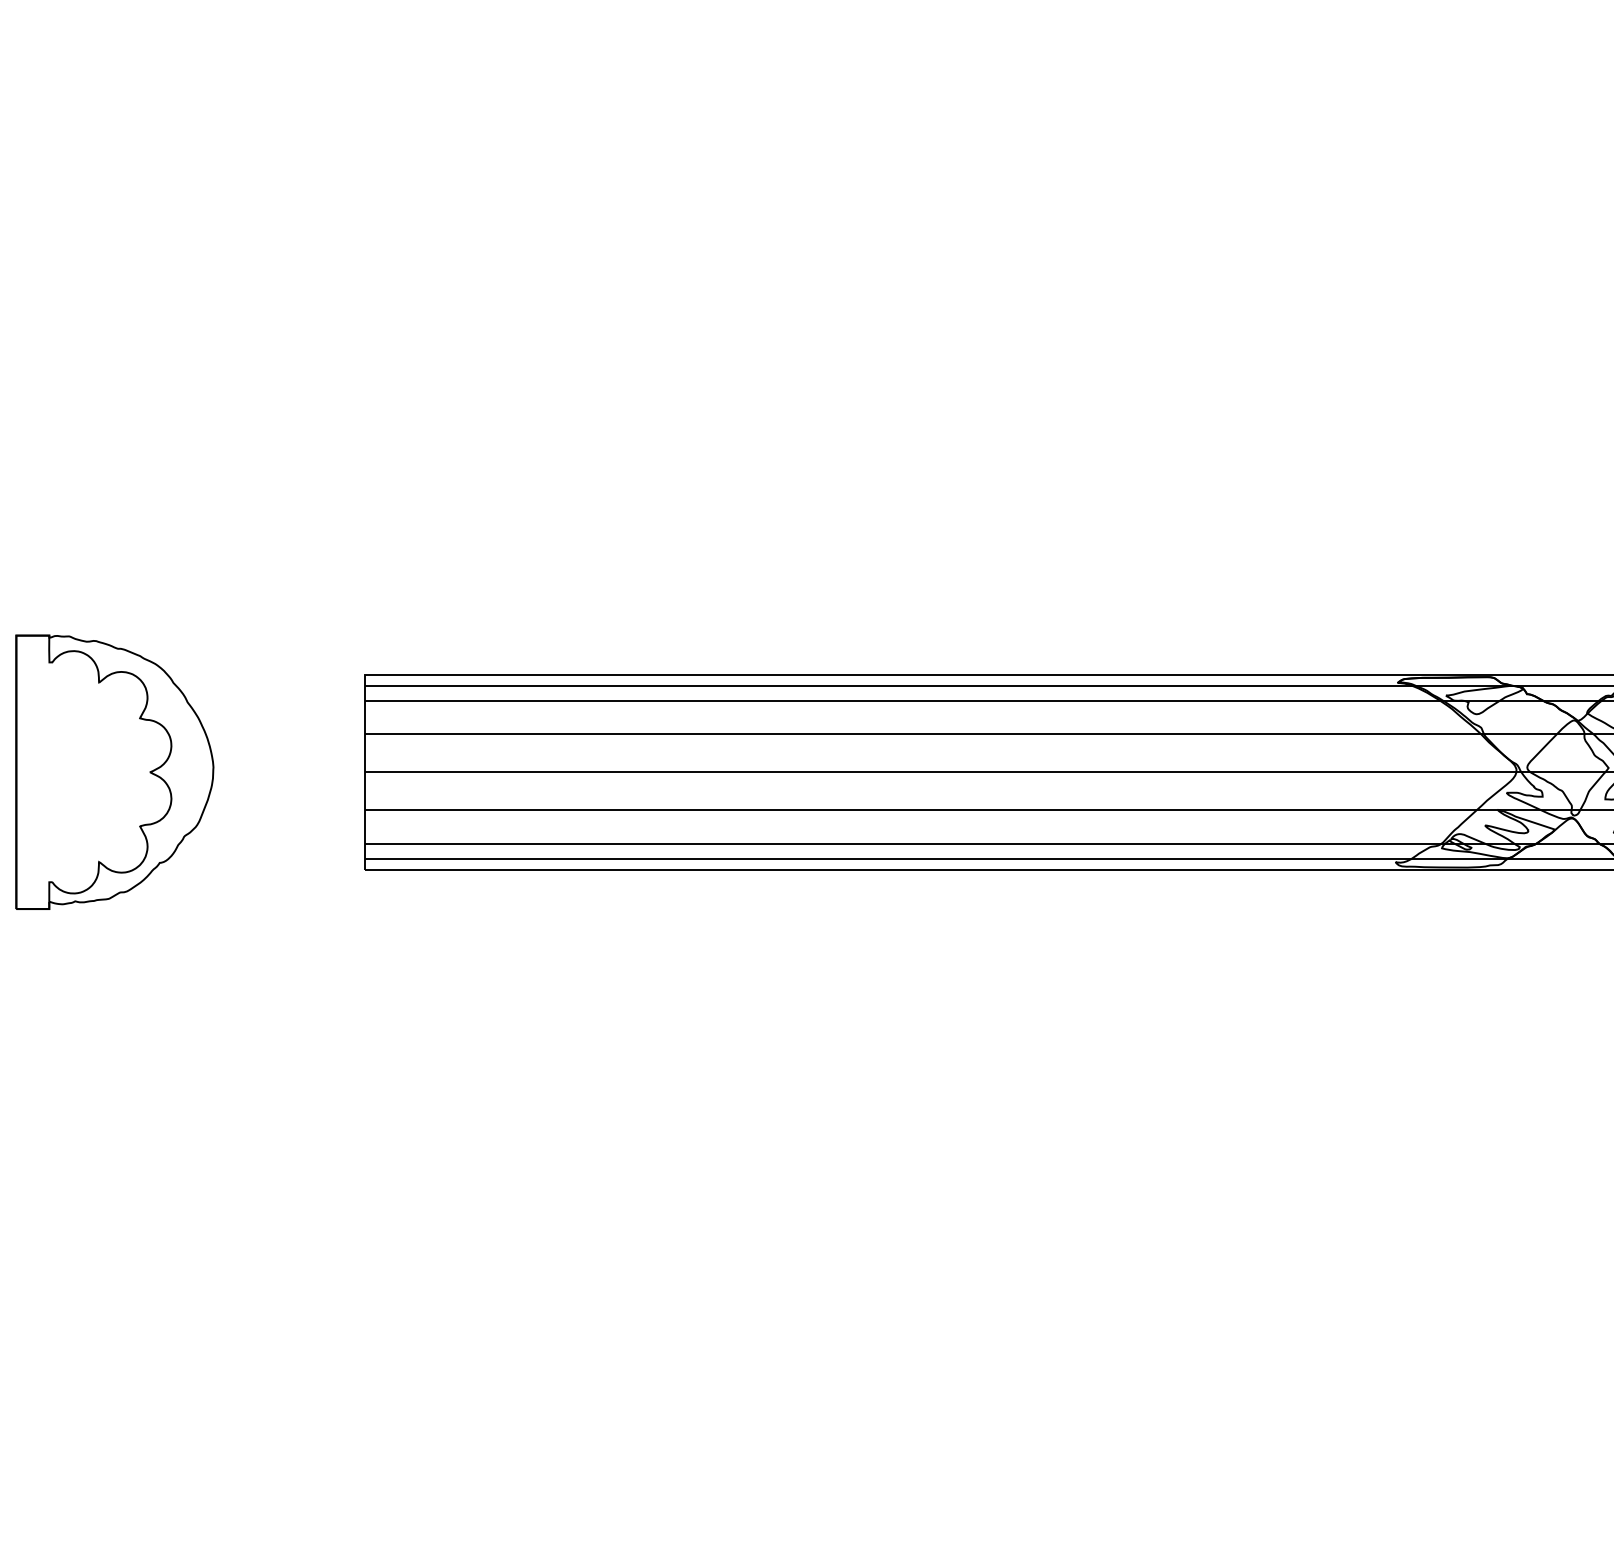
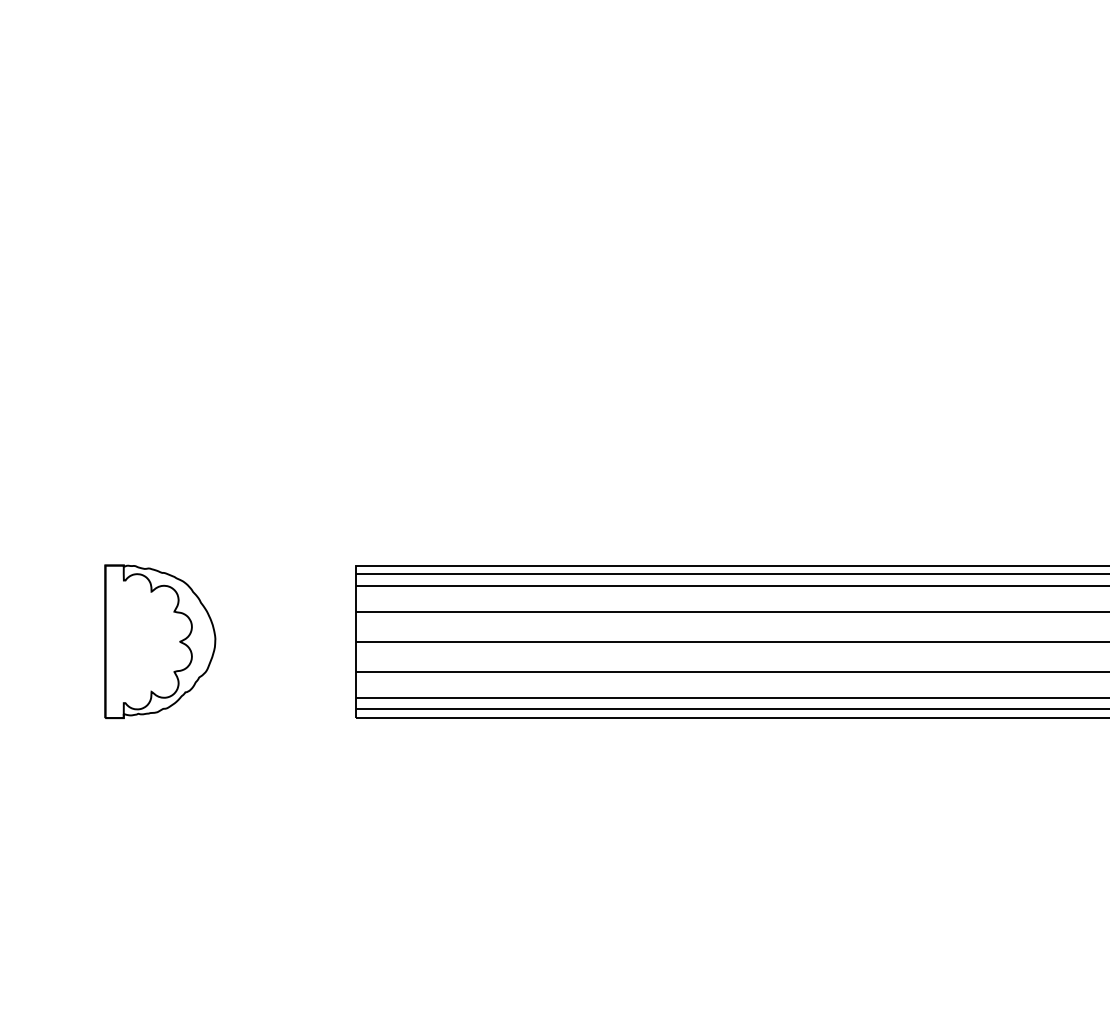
part: (114, 771) -> (160, 641), size x0.71

